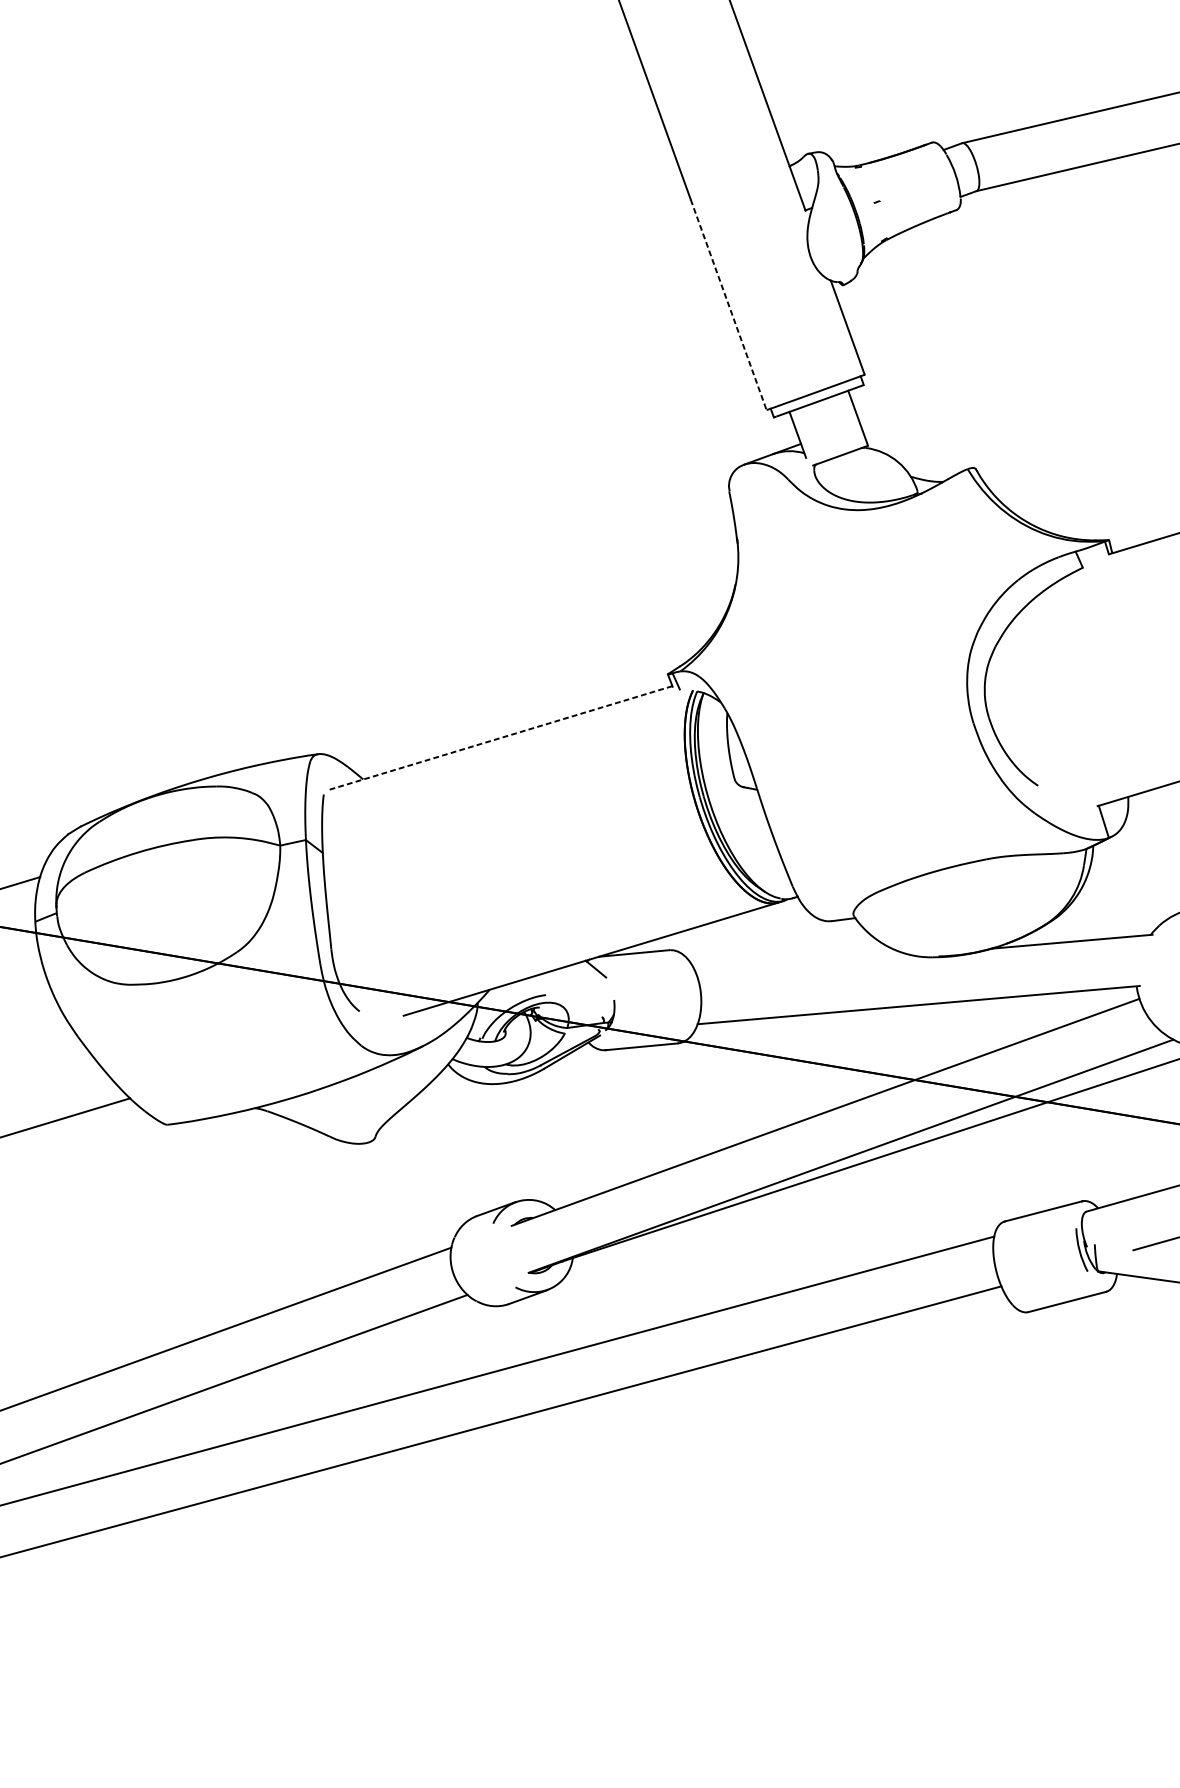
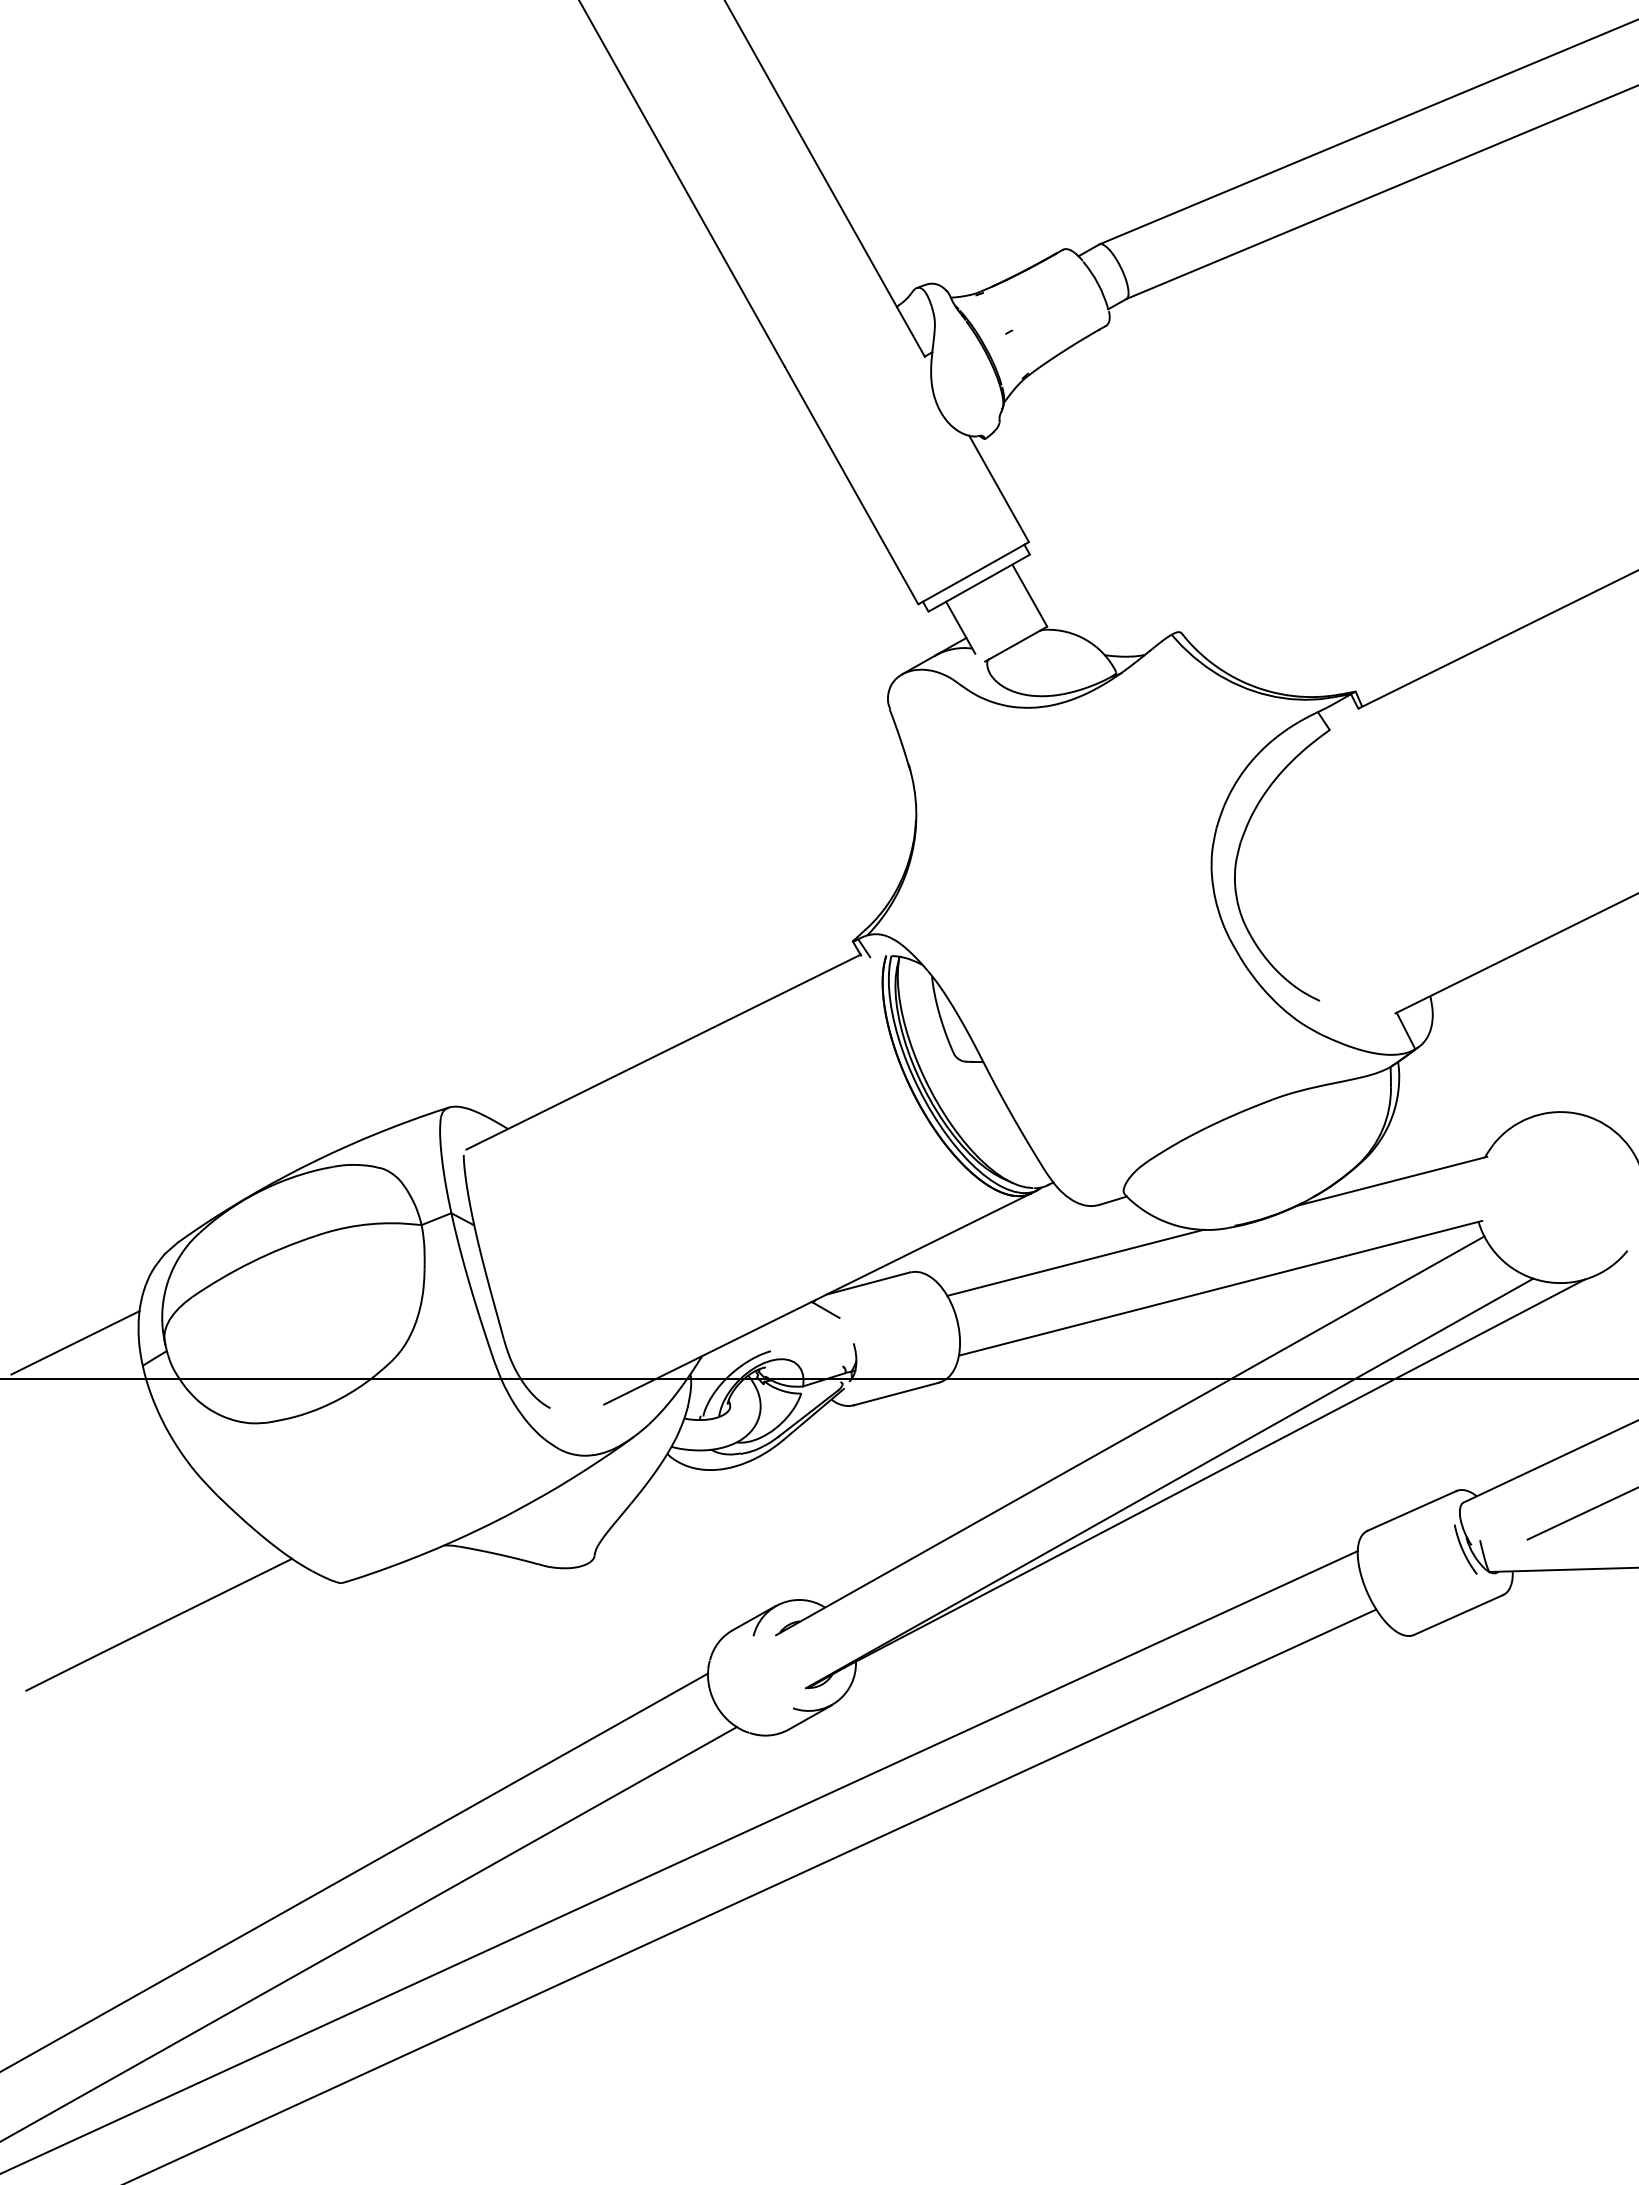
line: (728, 304) -> (851, 485), dashed -> solid
line: (499, 738) -> (663, 1052), dashed -> solid
line: (804, 964) -> (1075, 1262), added

